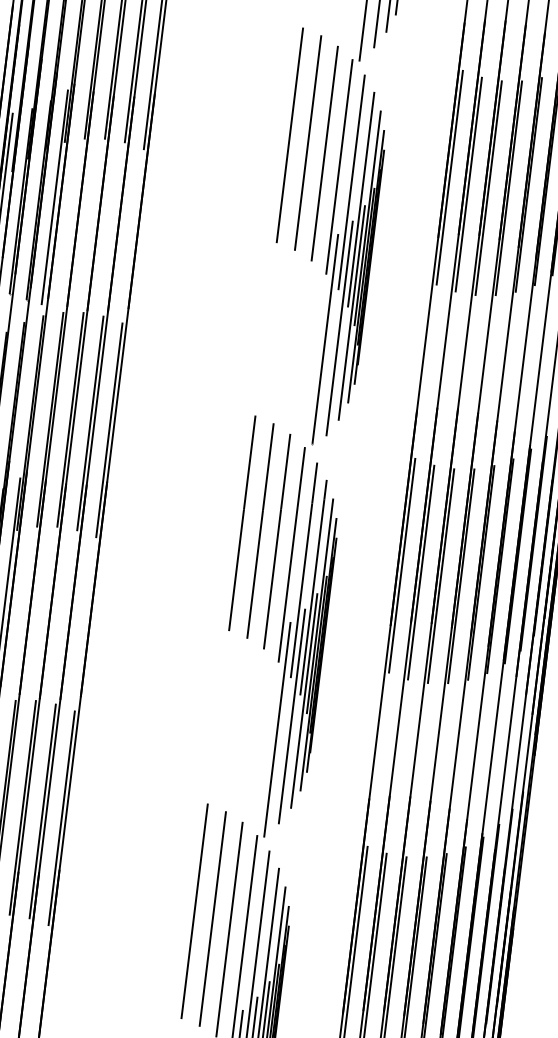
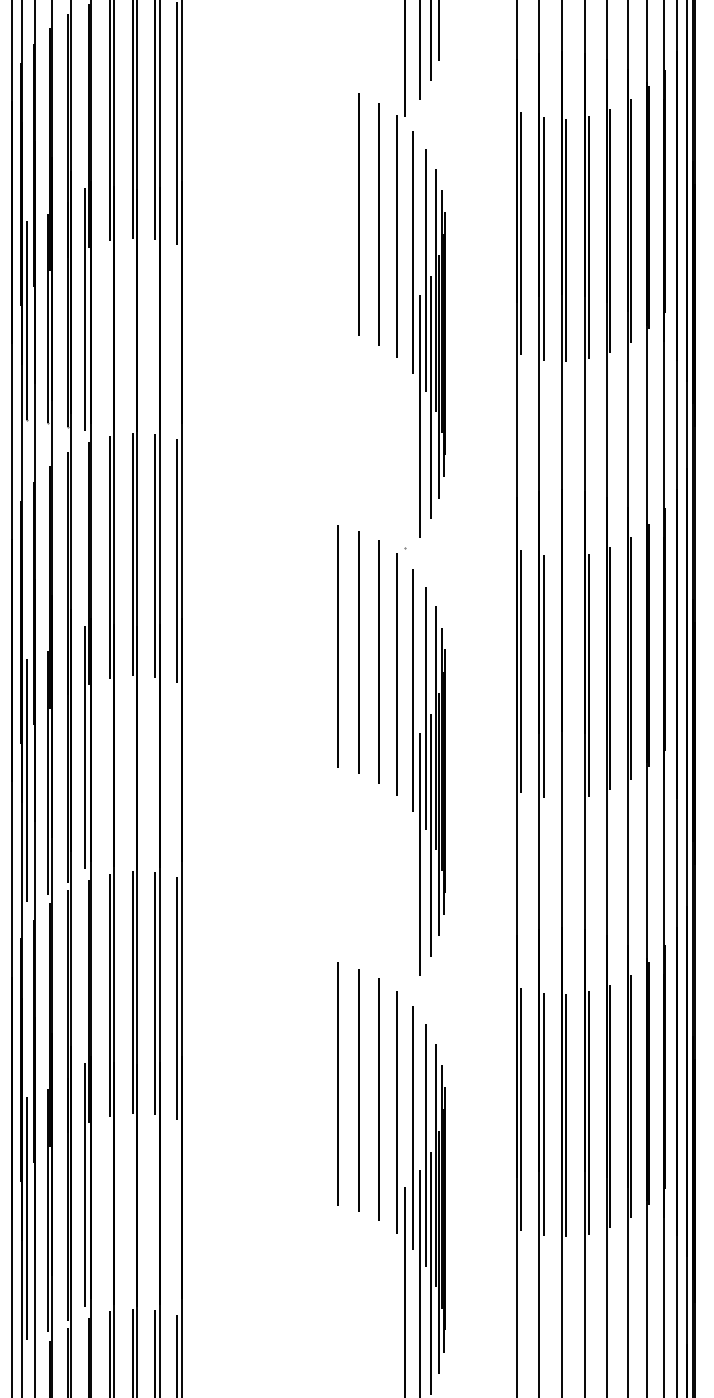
line: (289, 135) -> (337, 208), removed
line: (325, 338) -> (405, 429), removed
line: (441, 575) -> (566, 677), removed
line: (277, 729) -> (405, 870), removed

